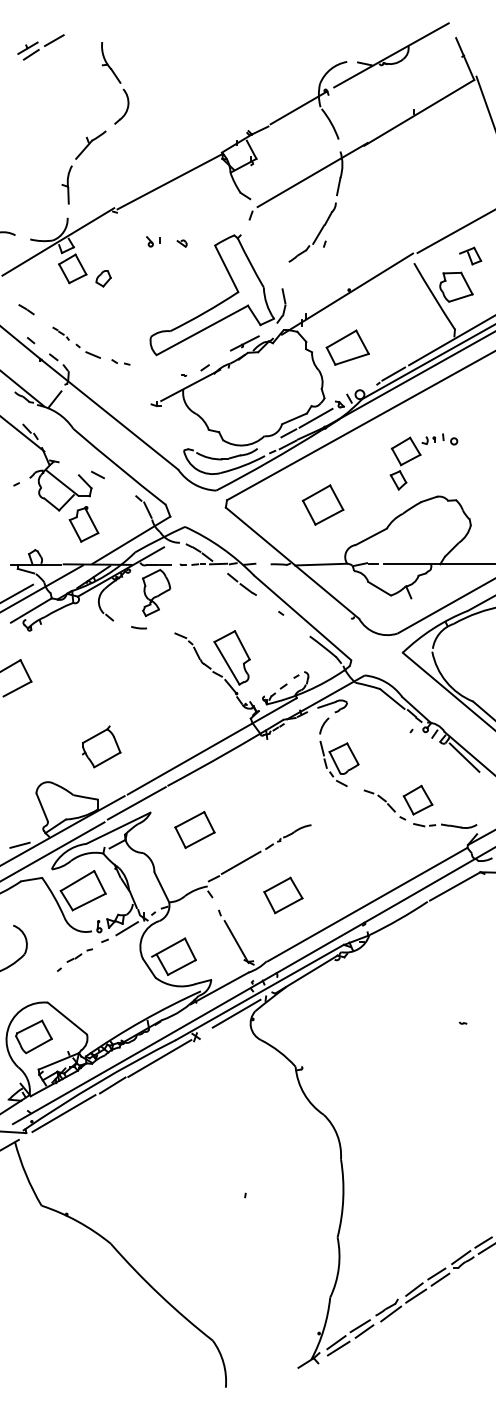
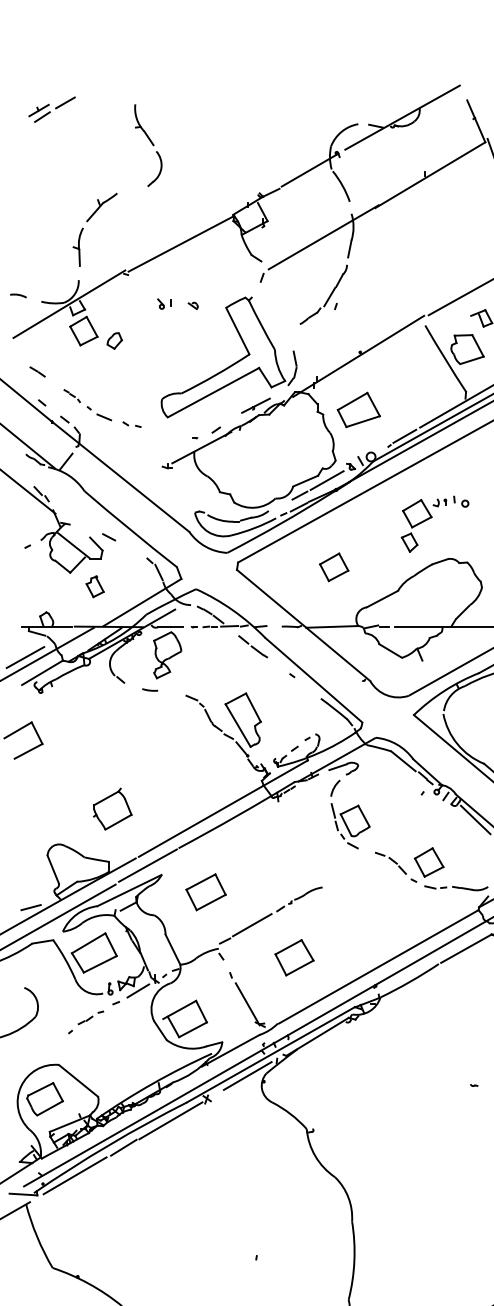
part: (115, 83) -> (148, 145), moved
part: (322, 504) -> (333, 566), size x0.7
part: (83, 524) -> (94, 586), size x0.6

